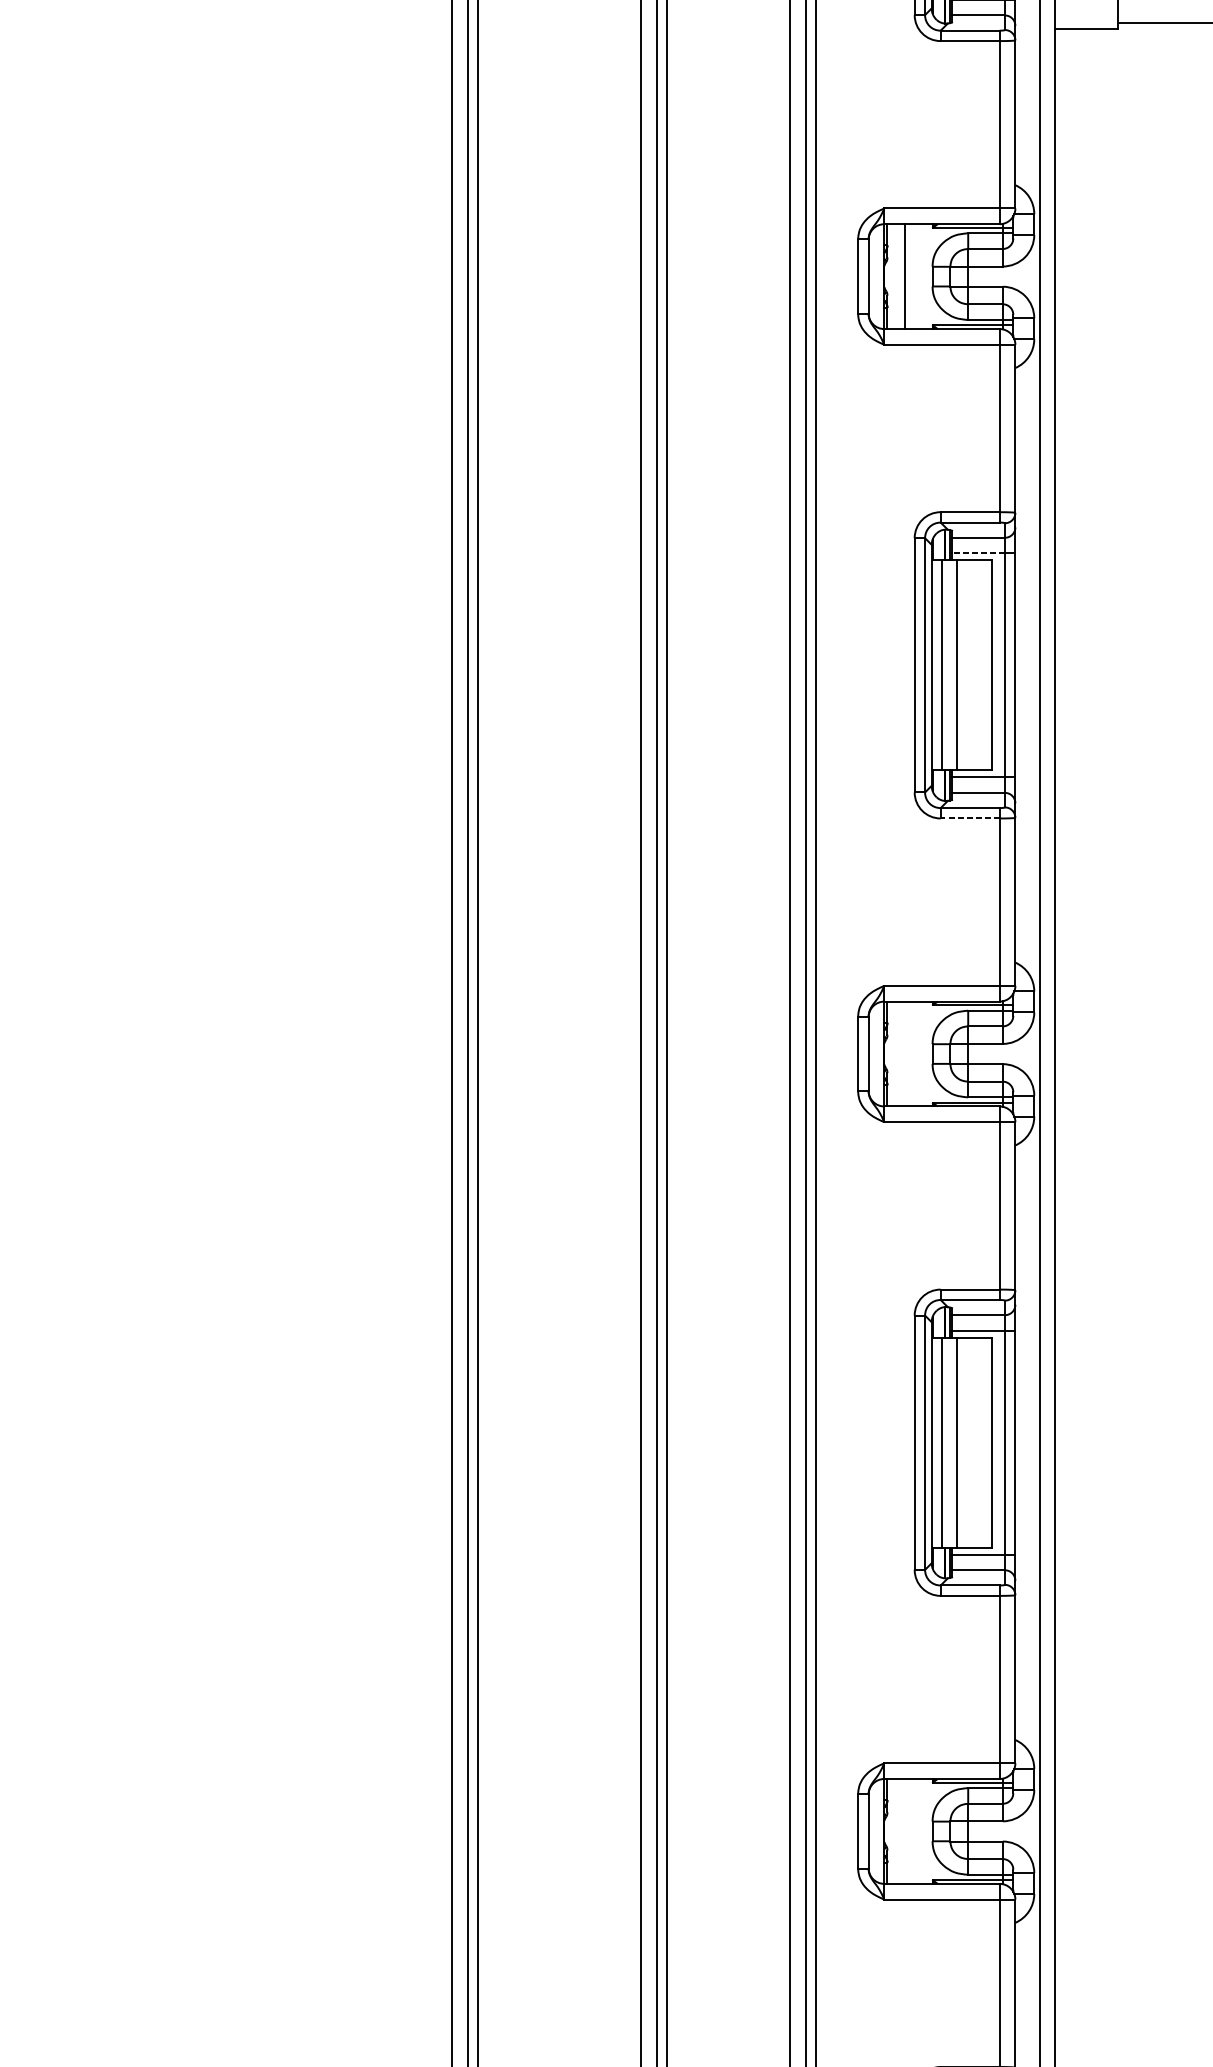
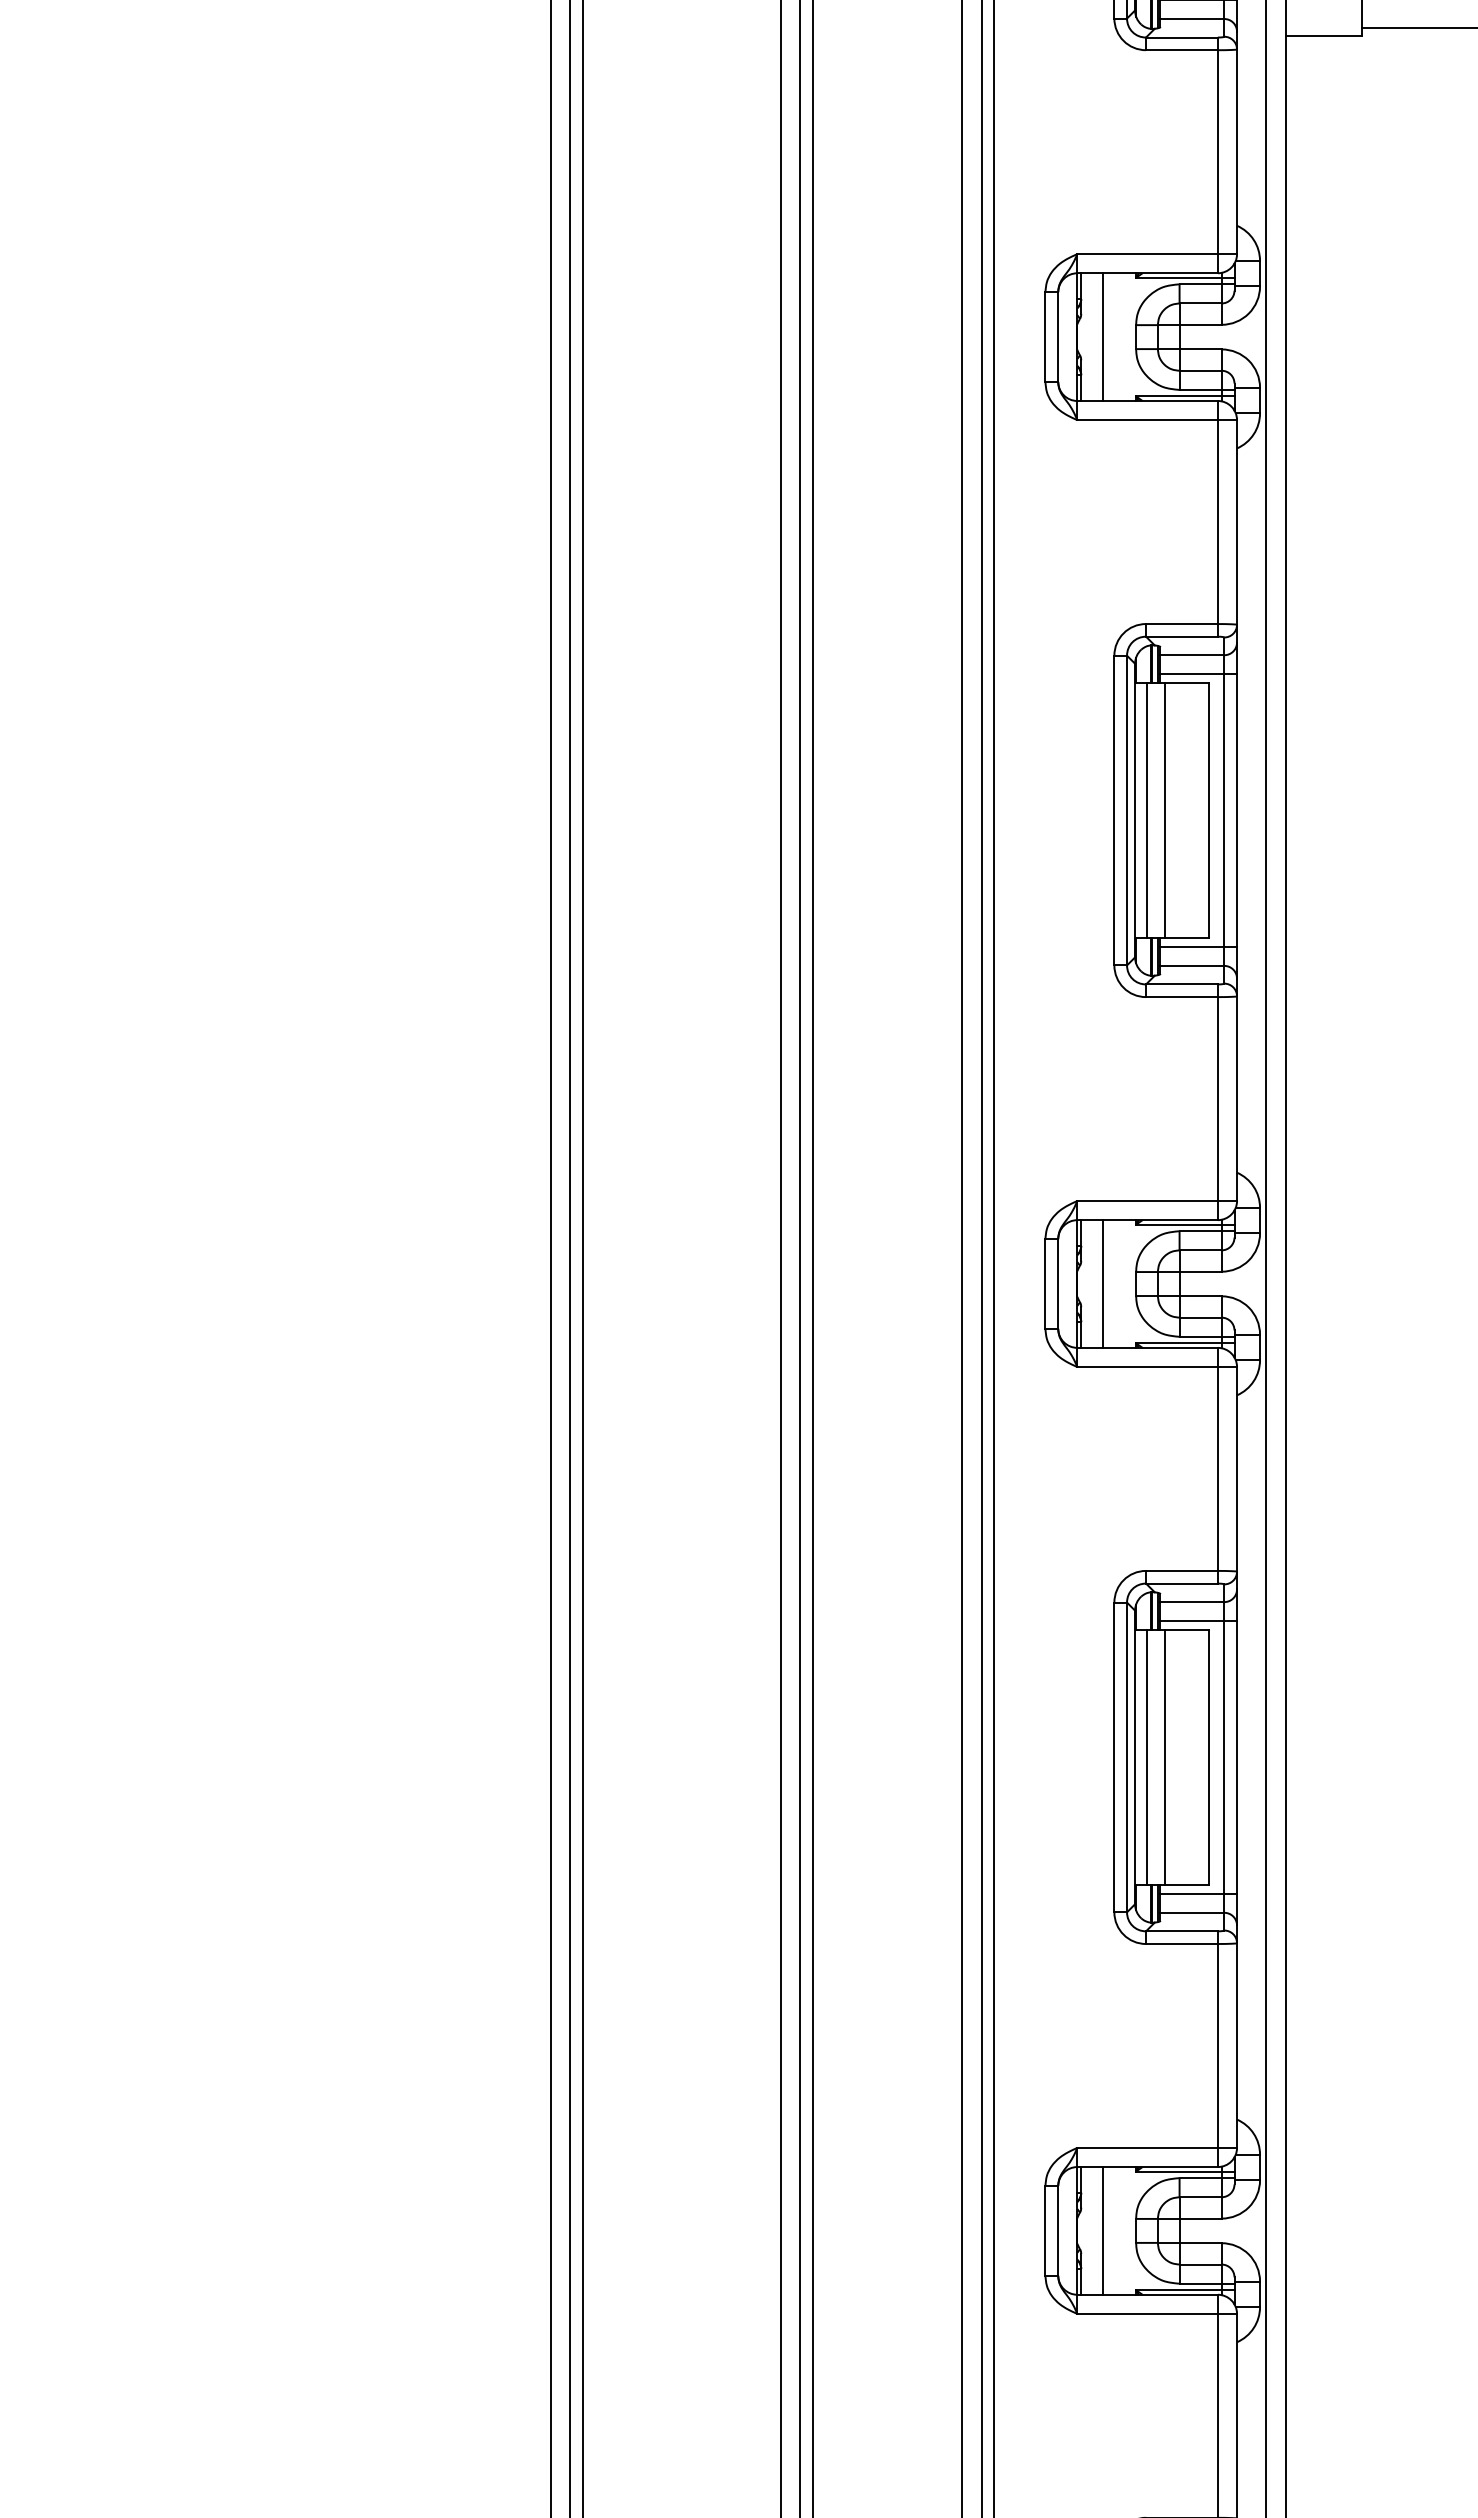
line: (978, 553) -> (1192, 674), dashed -> solid
line: (969, 818) -> (1181, 997), dashed -> solid
line: (904, 1053) -> (1102, 1283), added
line: (904, 1831) -> (1102, 2230), added

